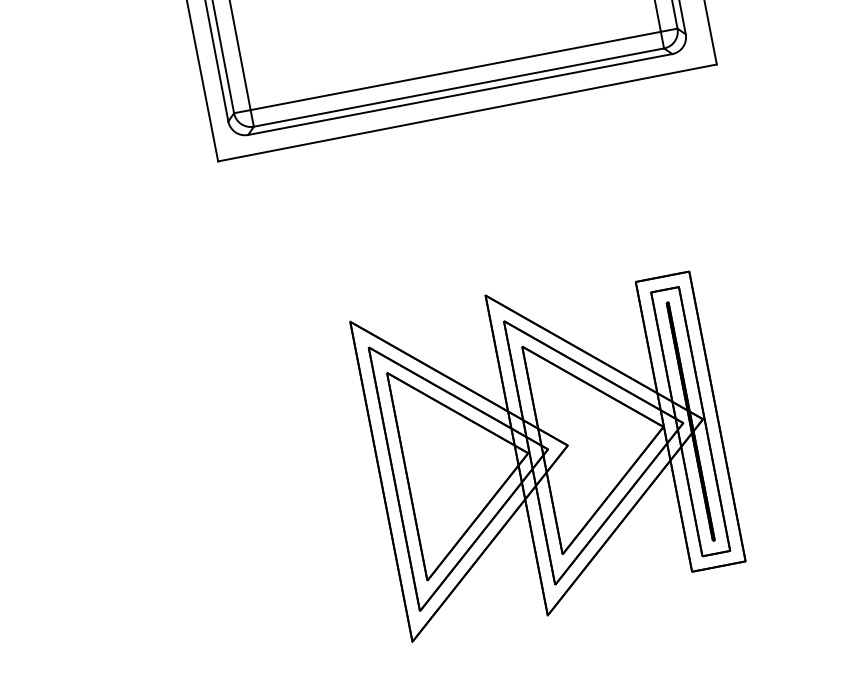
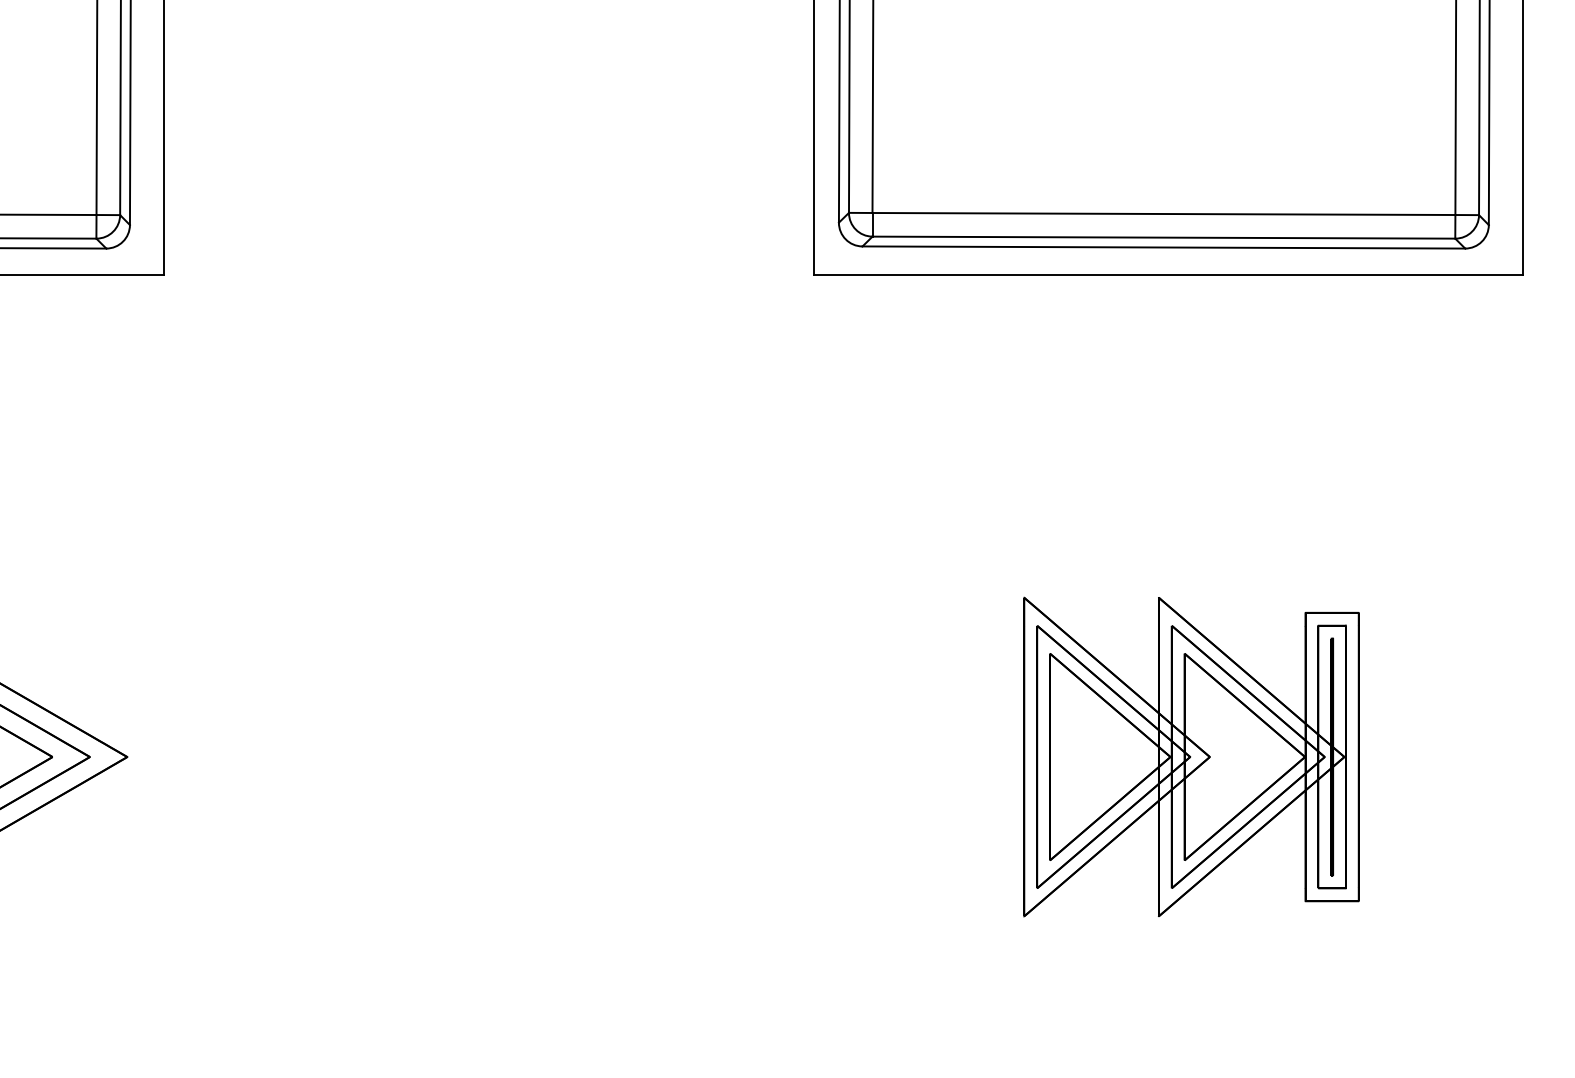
part: (549, 448) -> (1191, 756), size x0.7

